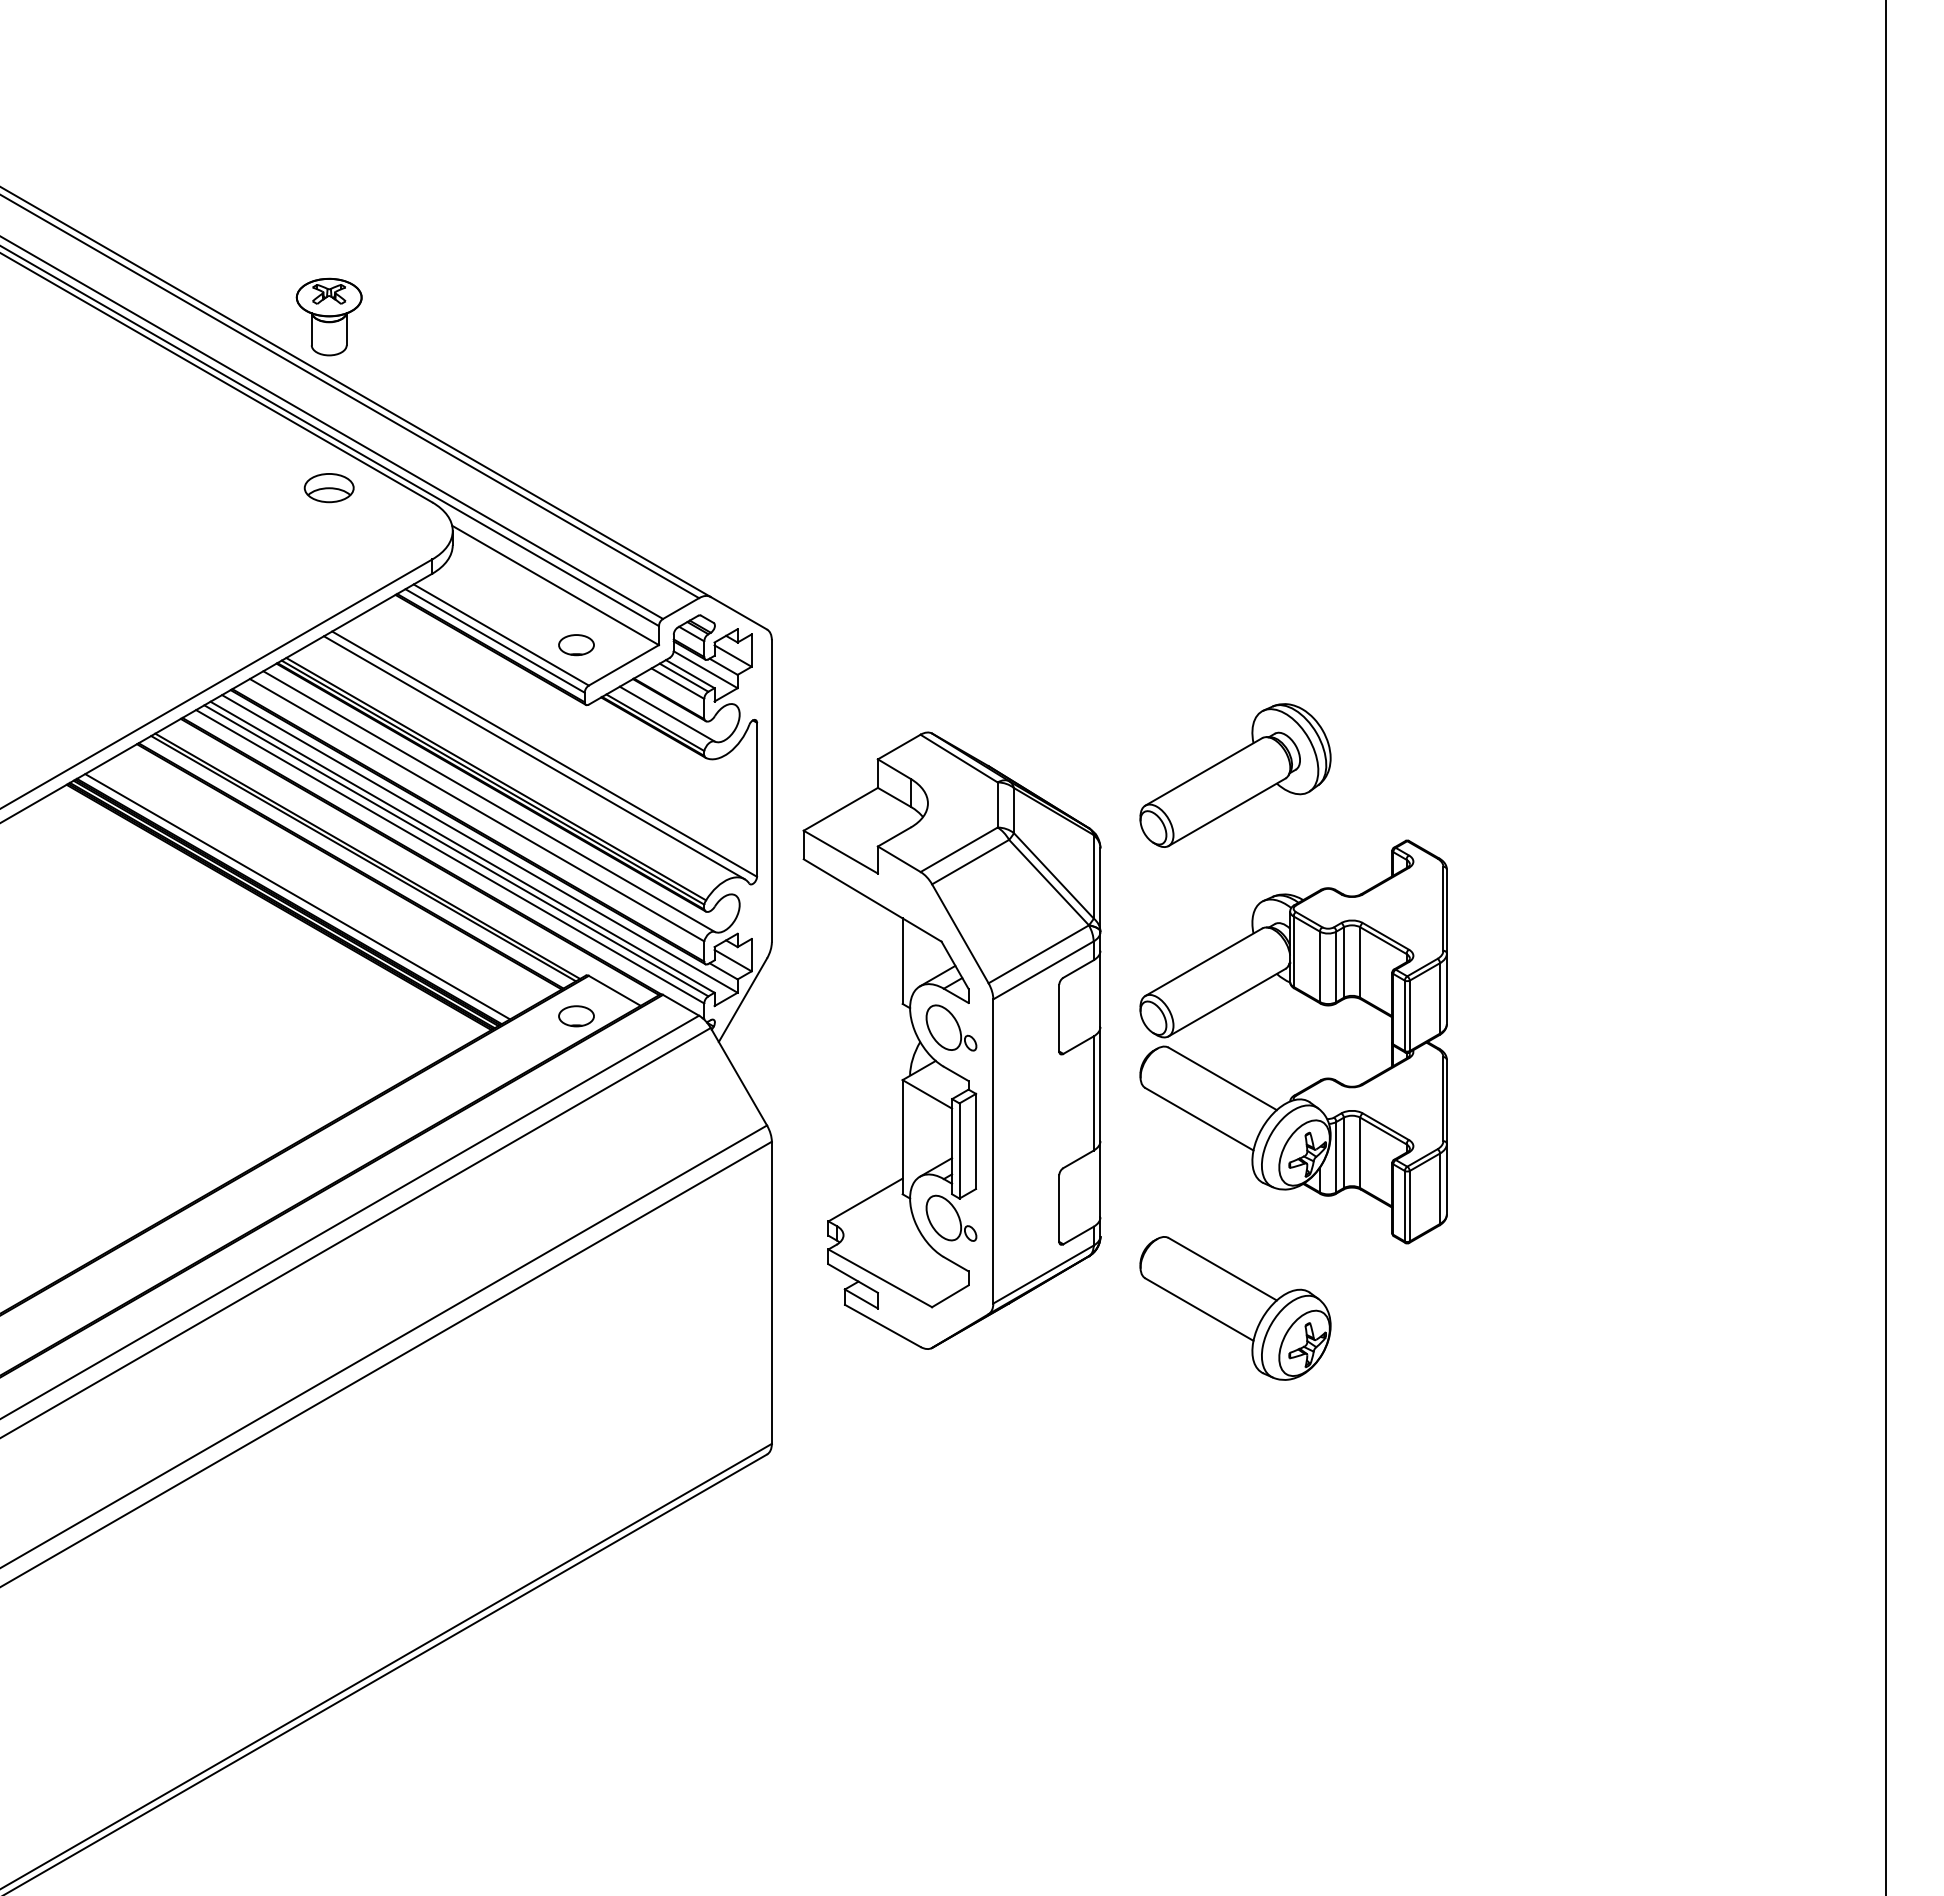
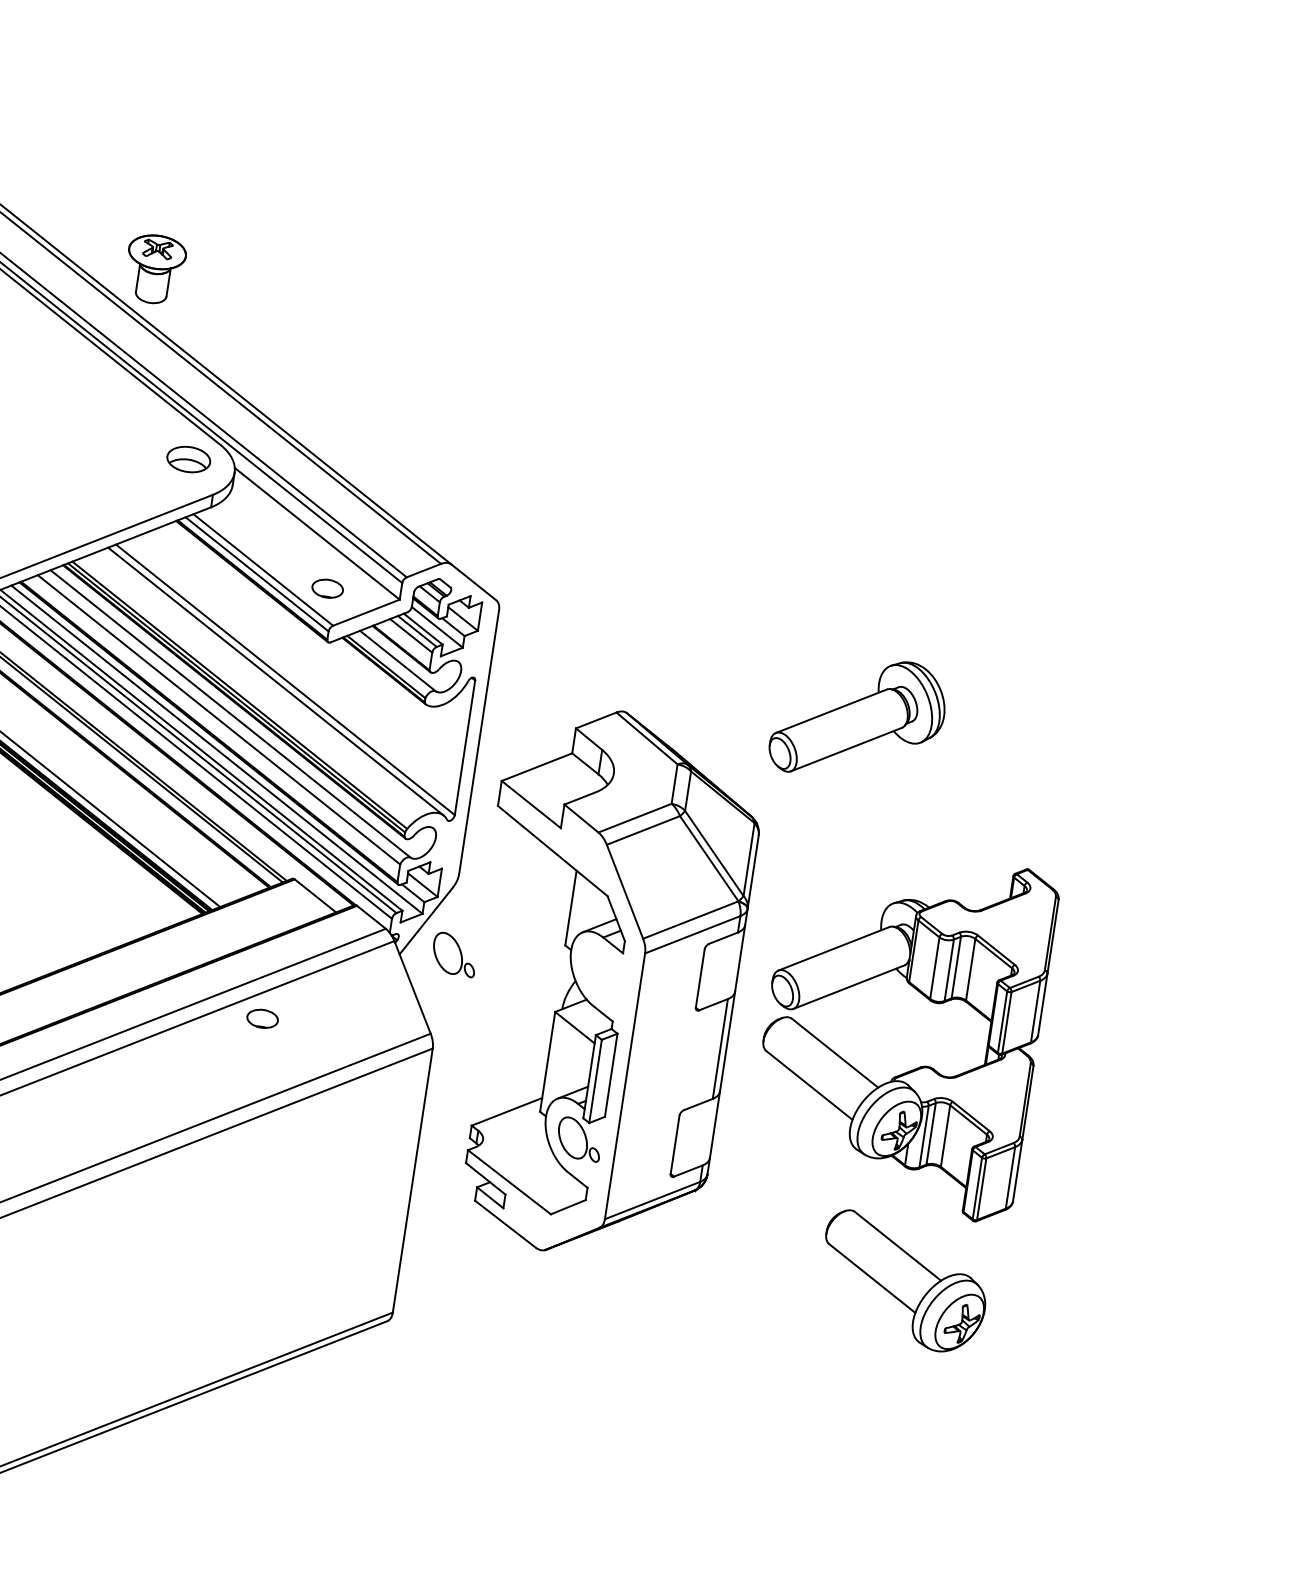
part: (328, 488) -> (188, 459), moved
part: (1235, 775) -> (858, 718), moved
part: (576, 1016) -> (262, 1019), moved
part: (951, 1027) -> (454, 954), moved
part: (1235, 1308) -> (903, 1282), moved

